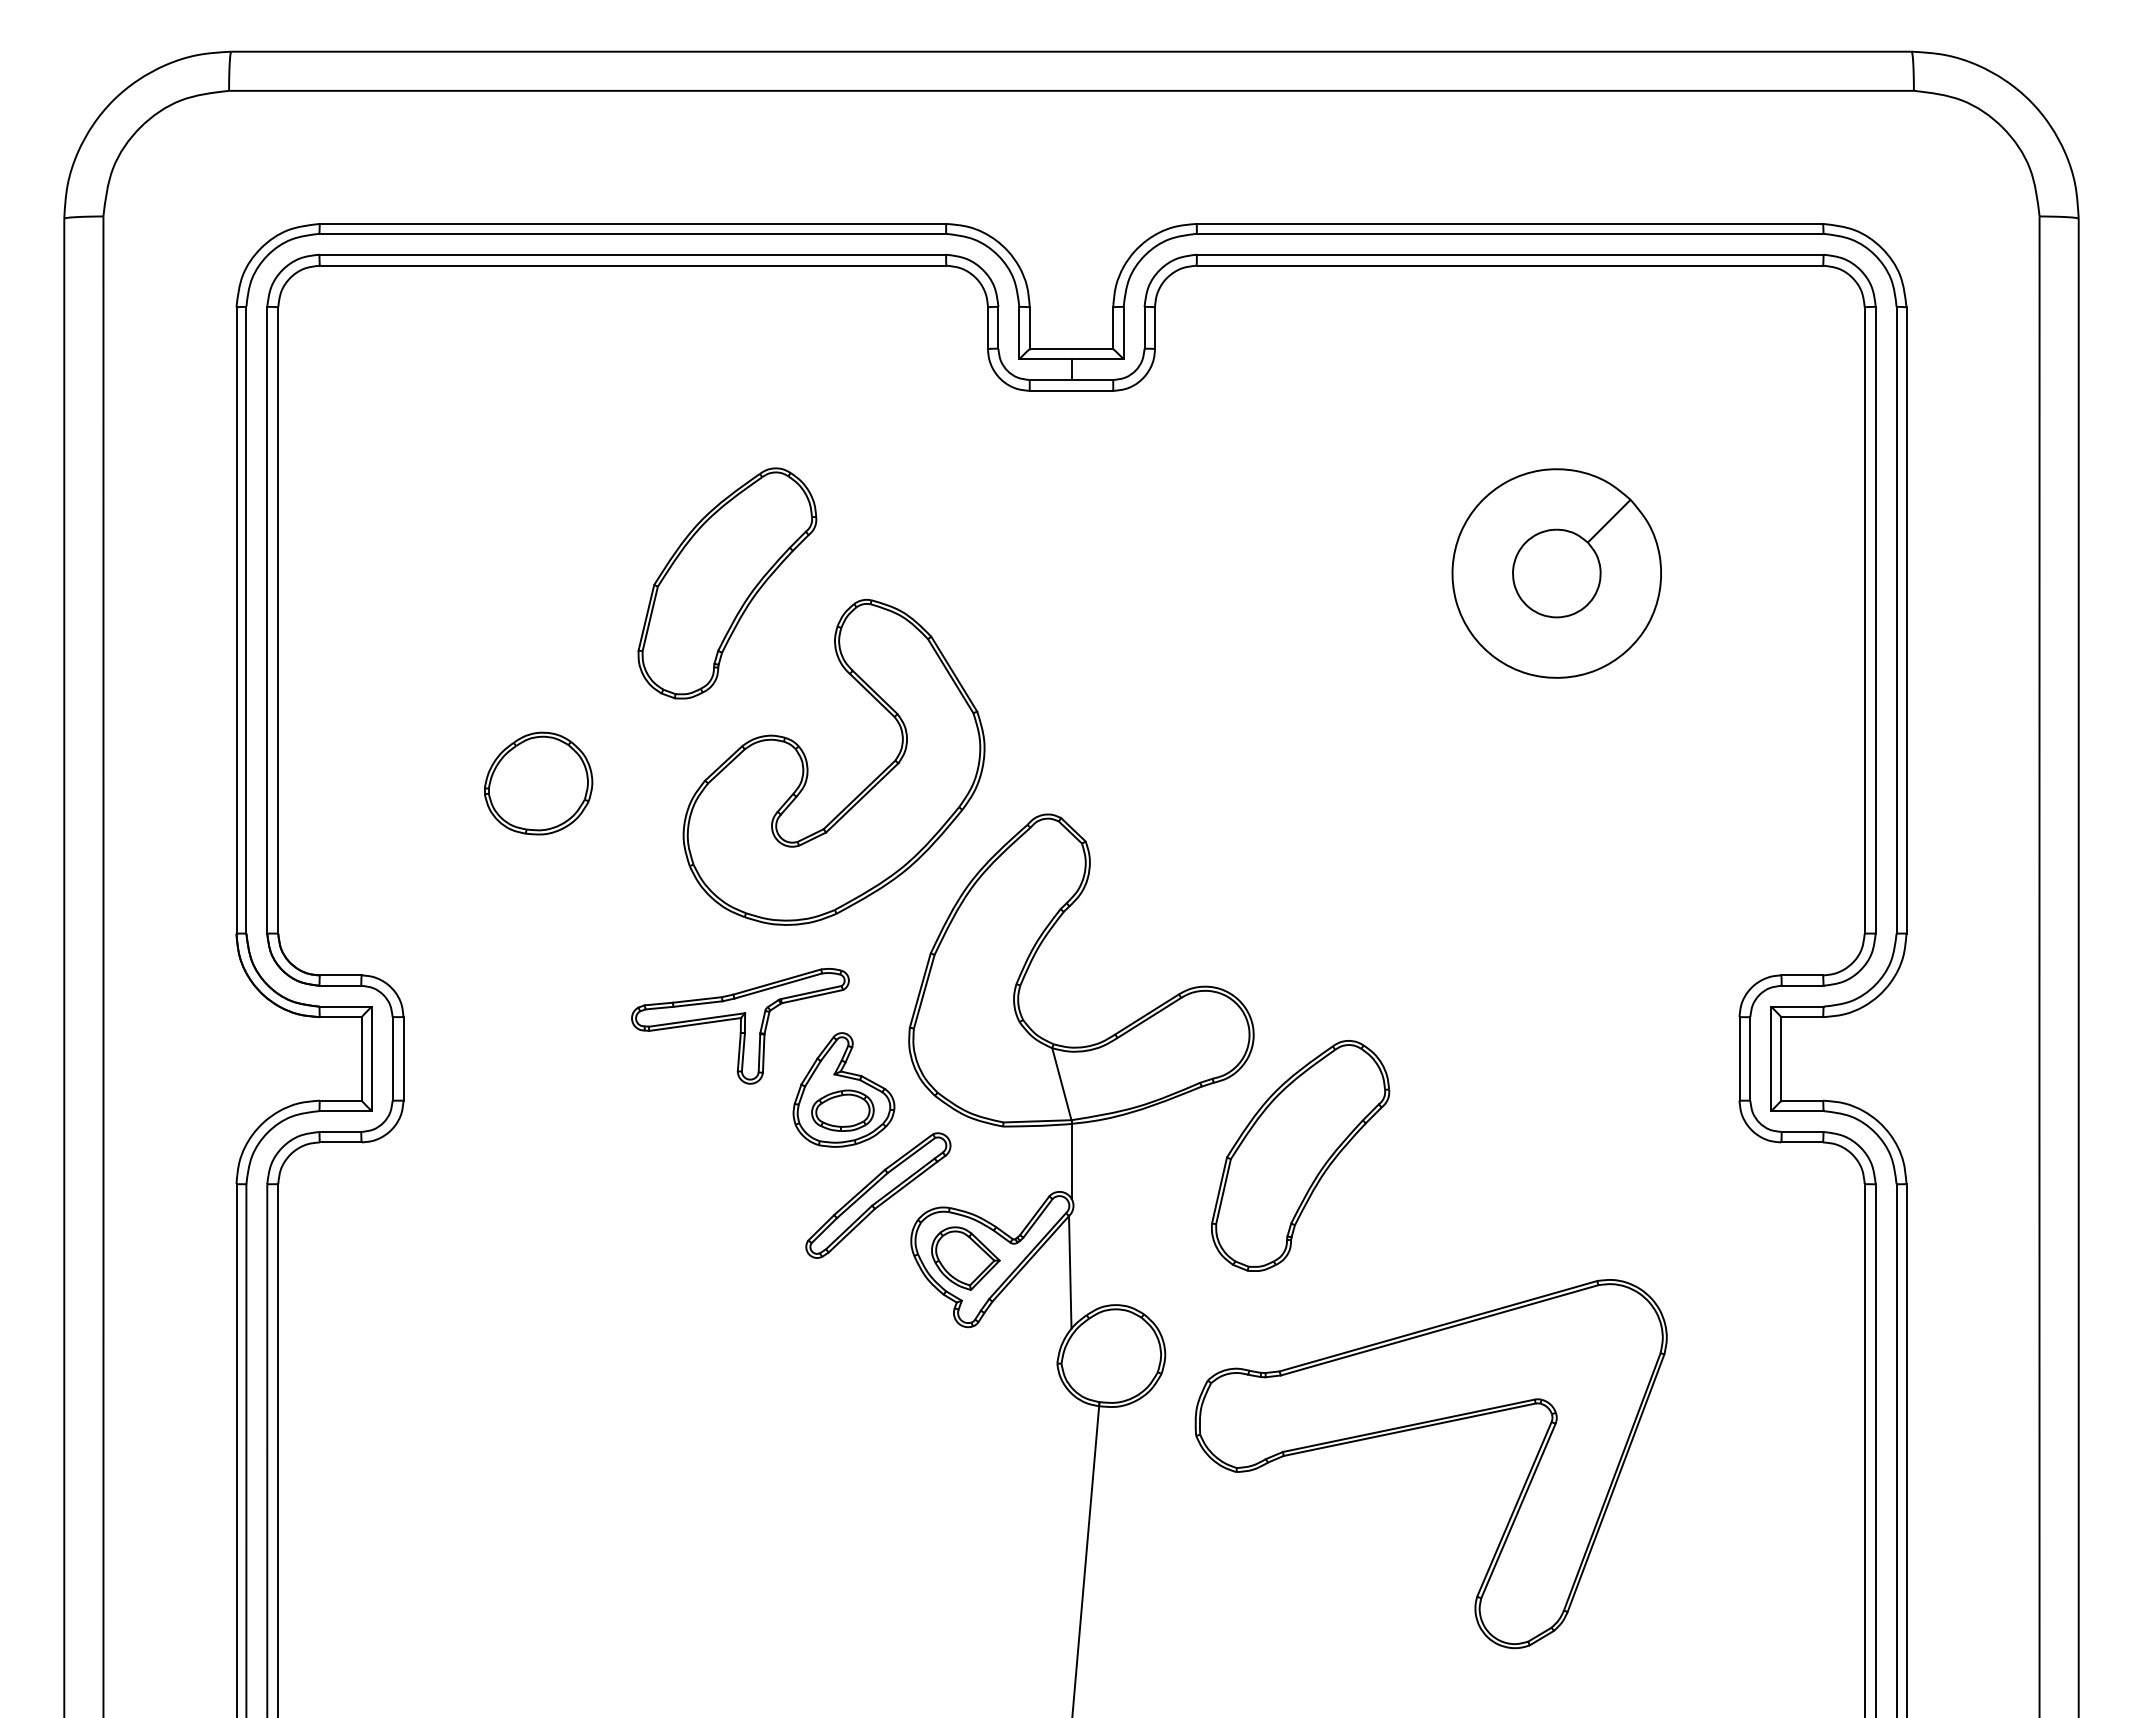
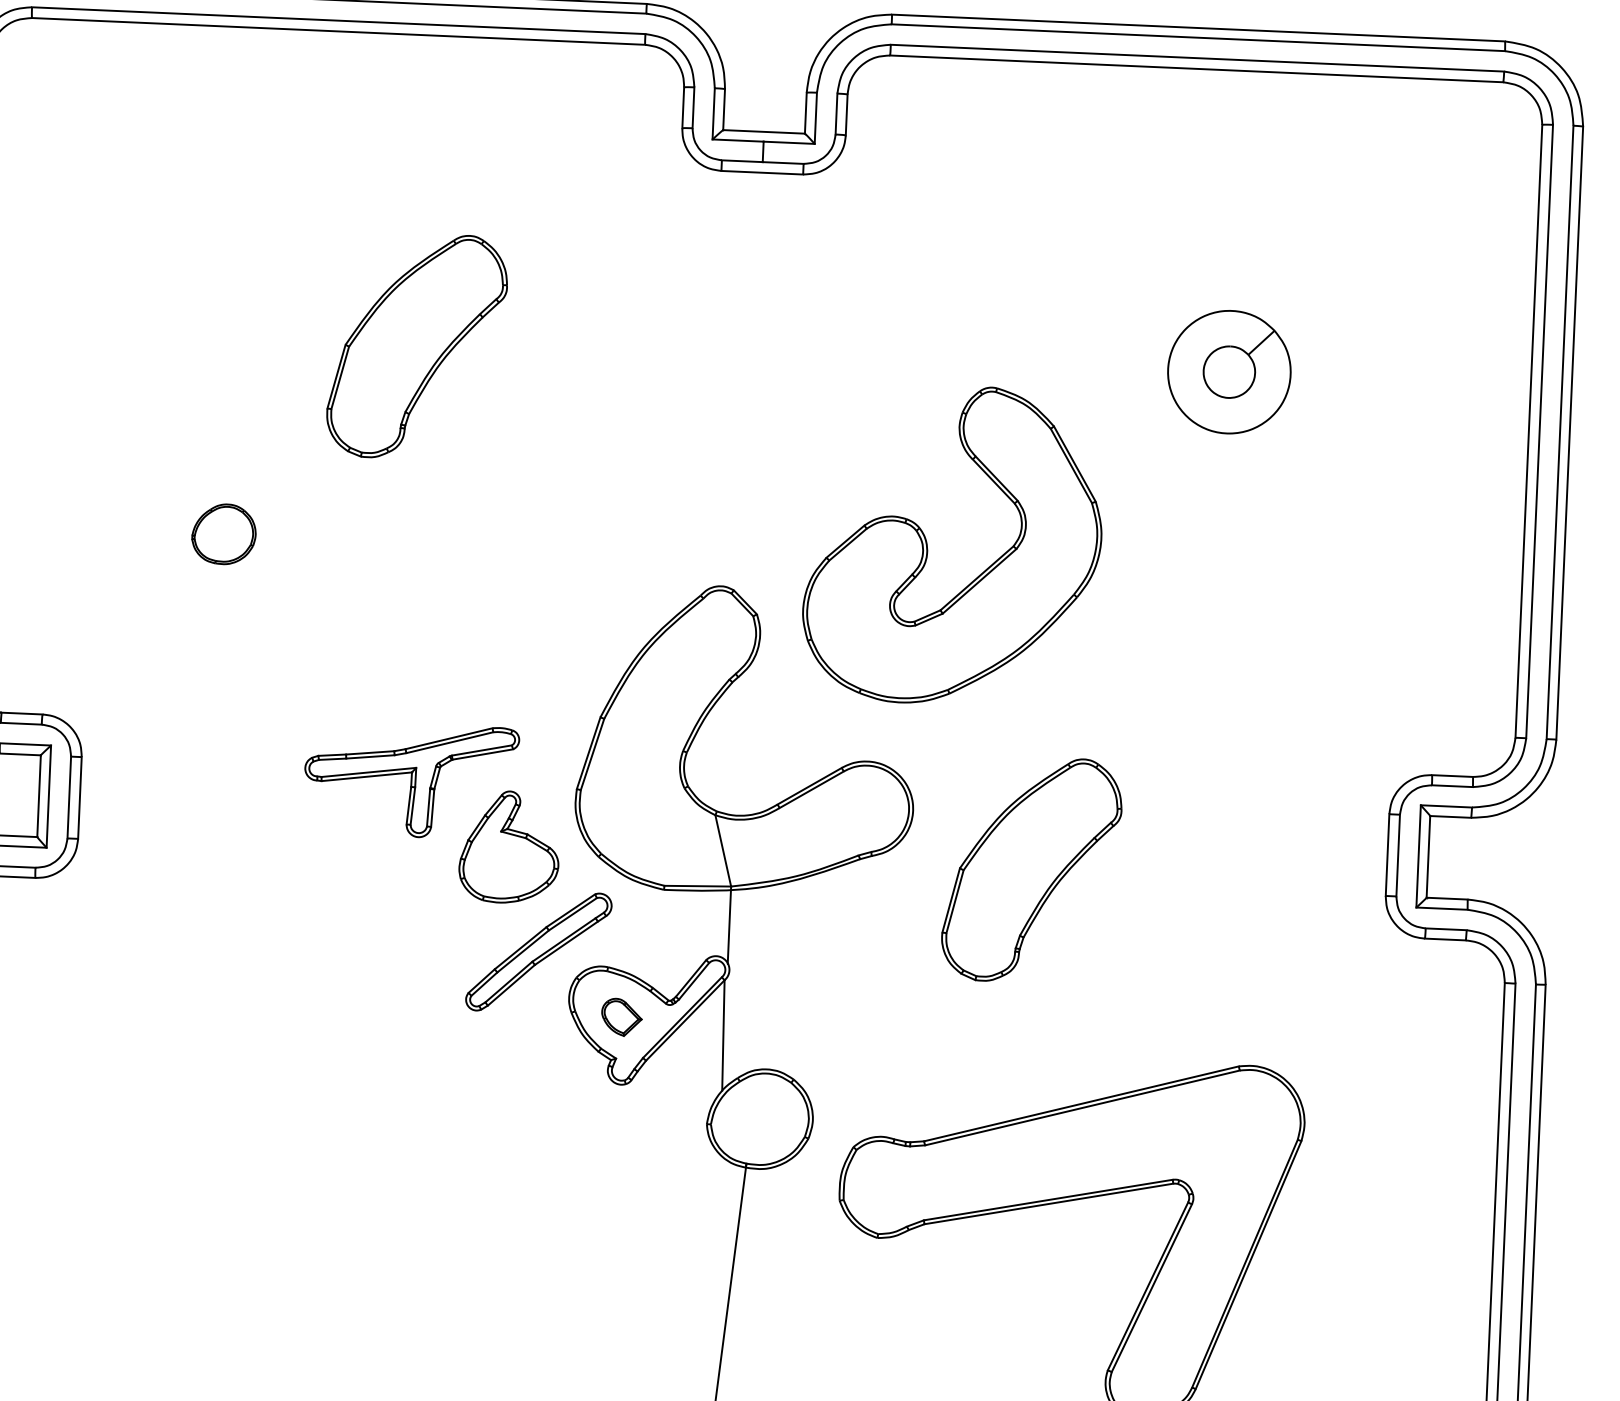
part: (1556, 573) -> (1229, 372), size x0.6
part: (808, 766) -> (928, 548), moved
part: (538, 783) -> (223, 534), size x0.6
part: (842, 1110) -> (507, 867), removed
part: (1300, 1155) -> (1031, 869), moved
part: (965, 1258) -> (621, 1017), size x0.6

